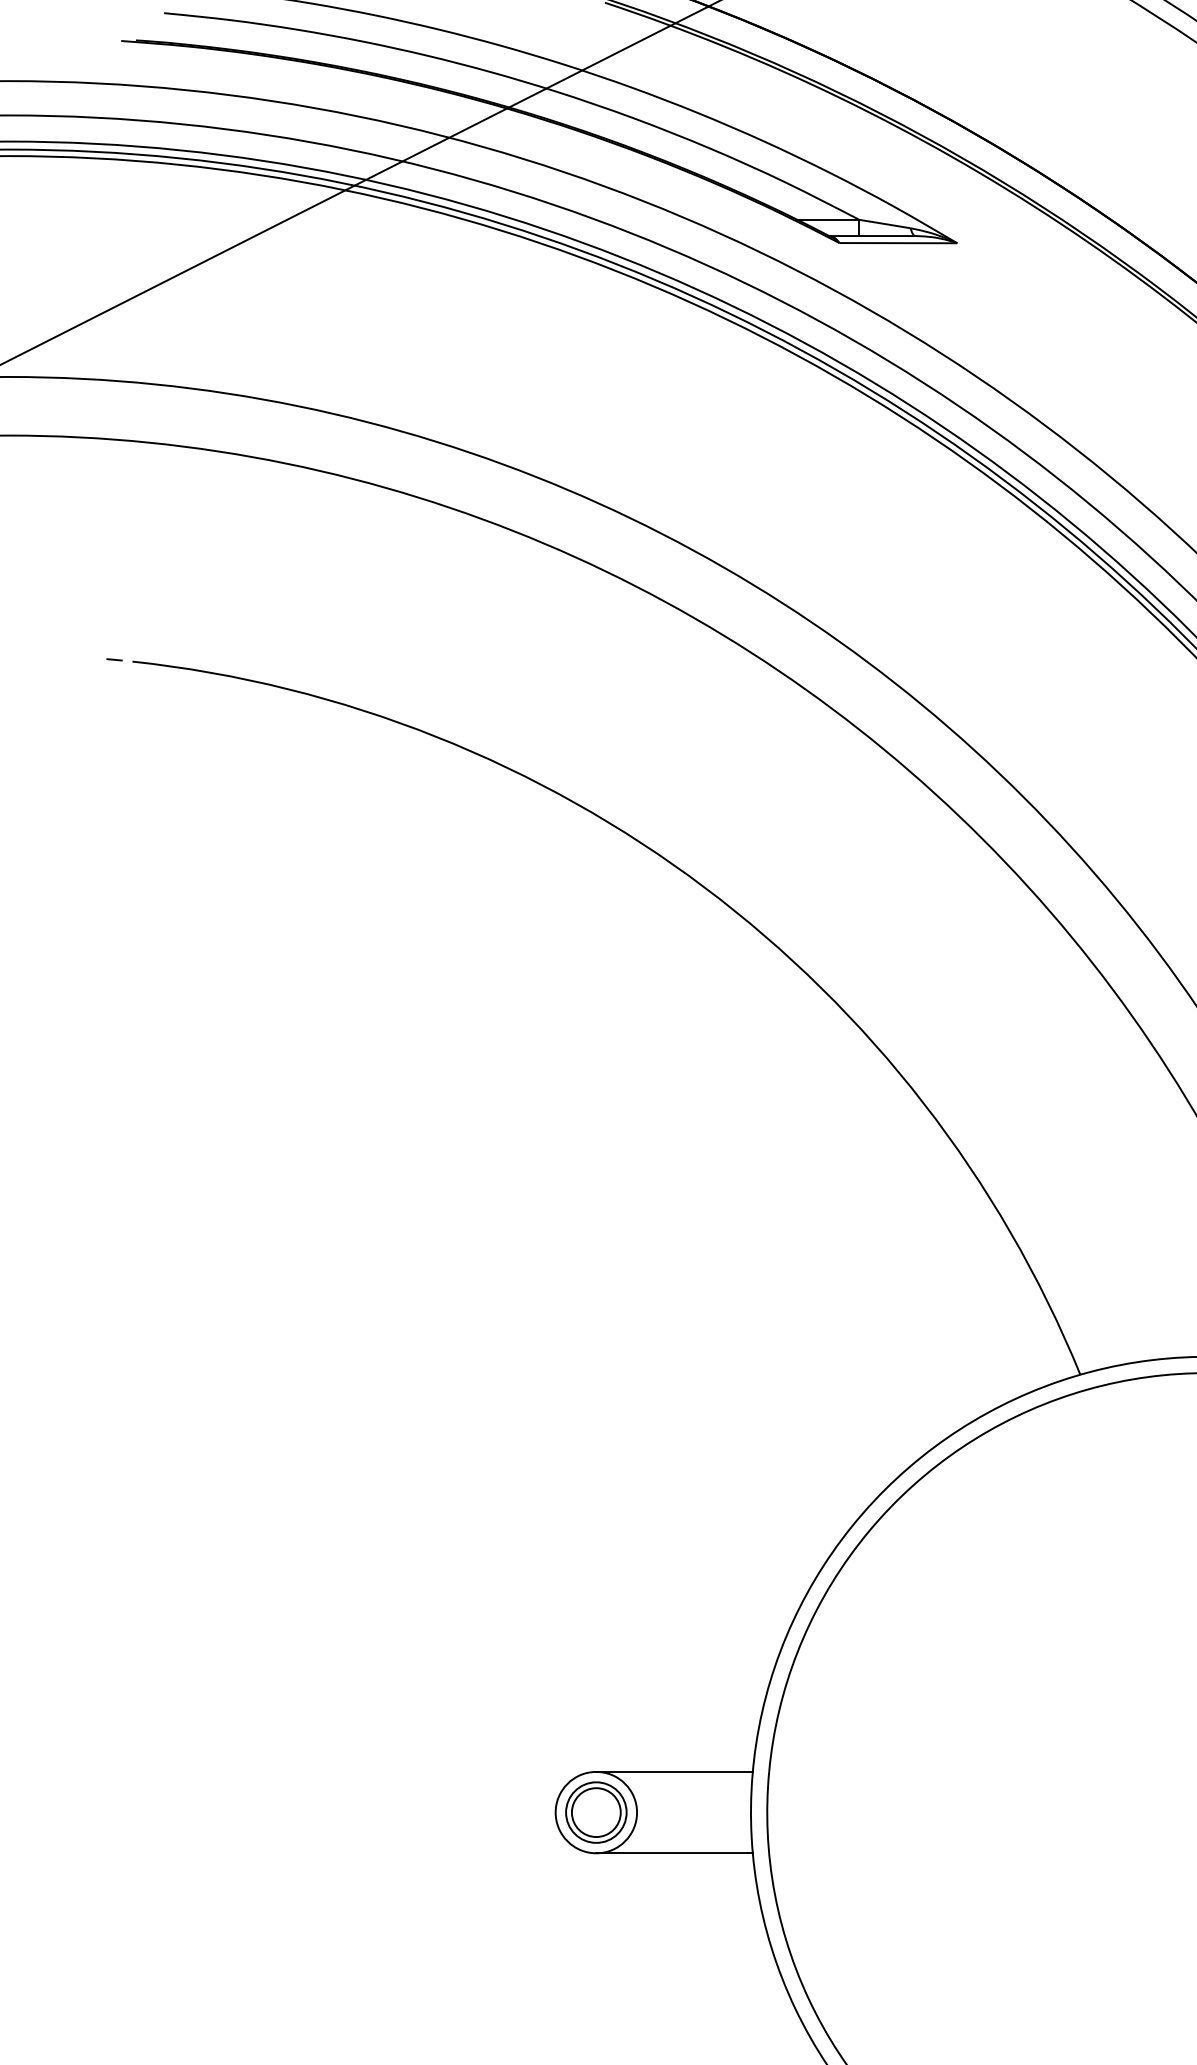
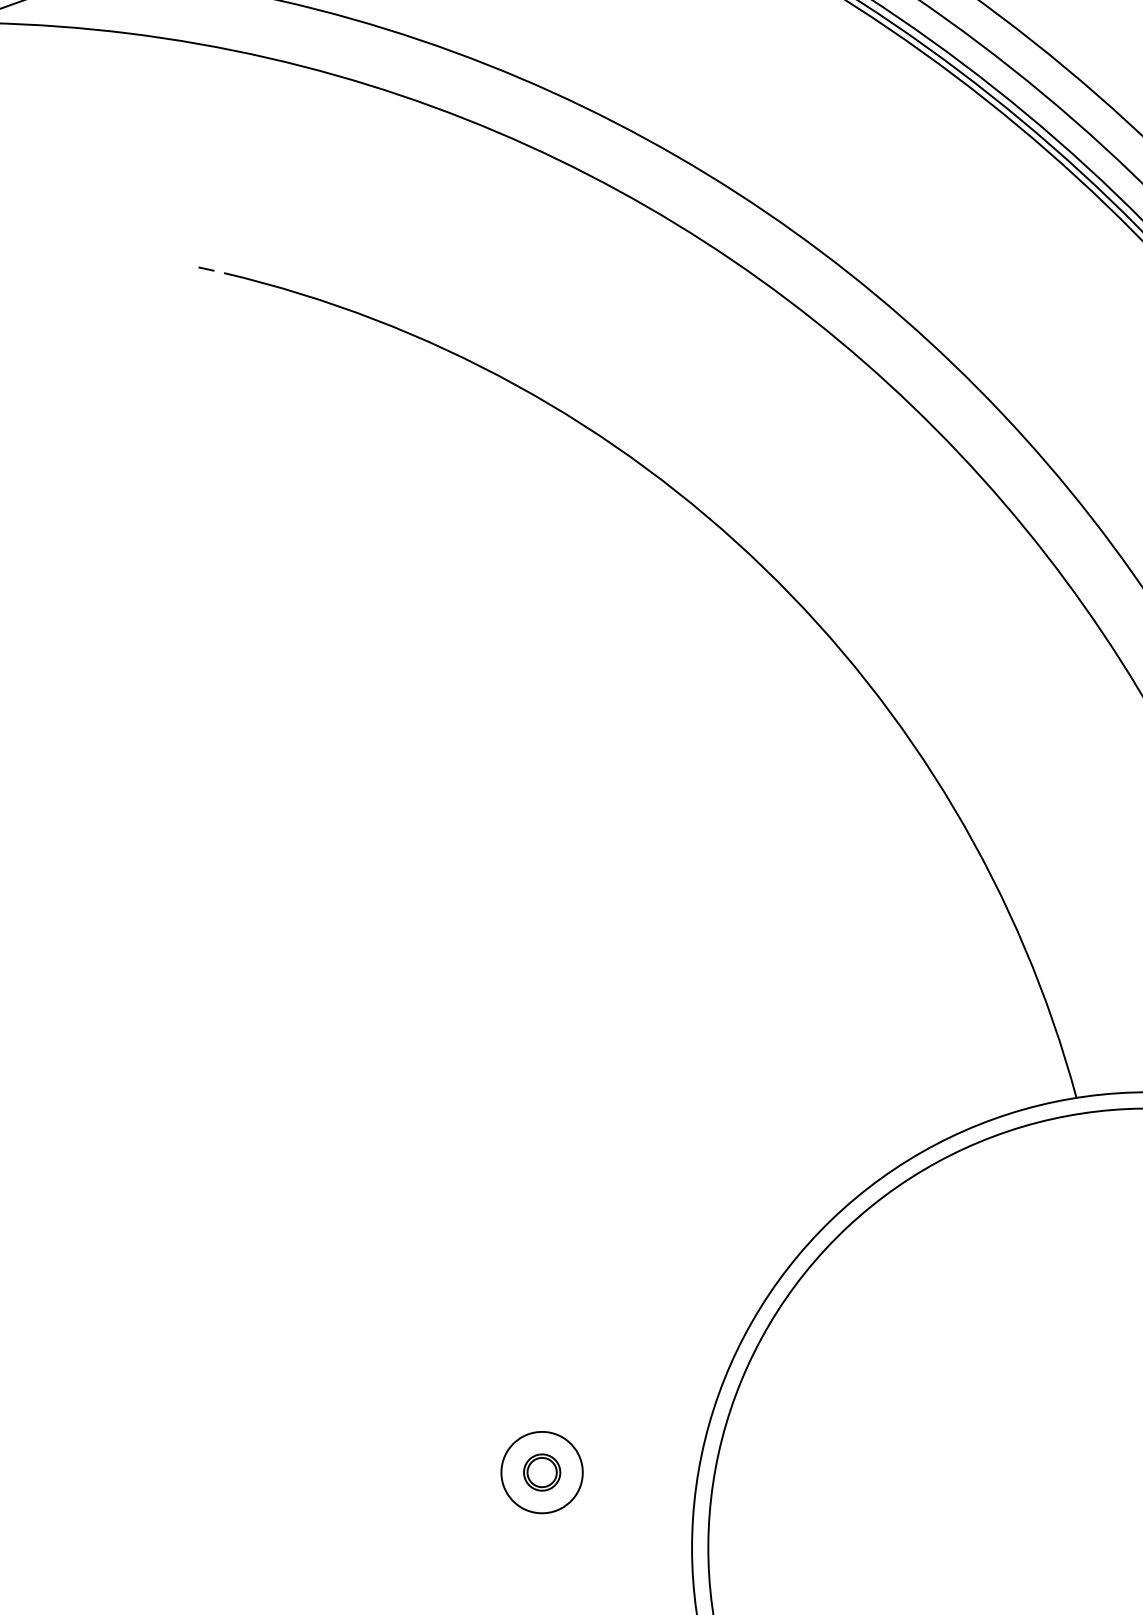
line: (674, 1771) -> (624, 1441), removed
part: (596, 1812) -> (542, 1472), size x0.6
line: (674, 1853) -> (614, 1522), removed

